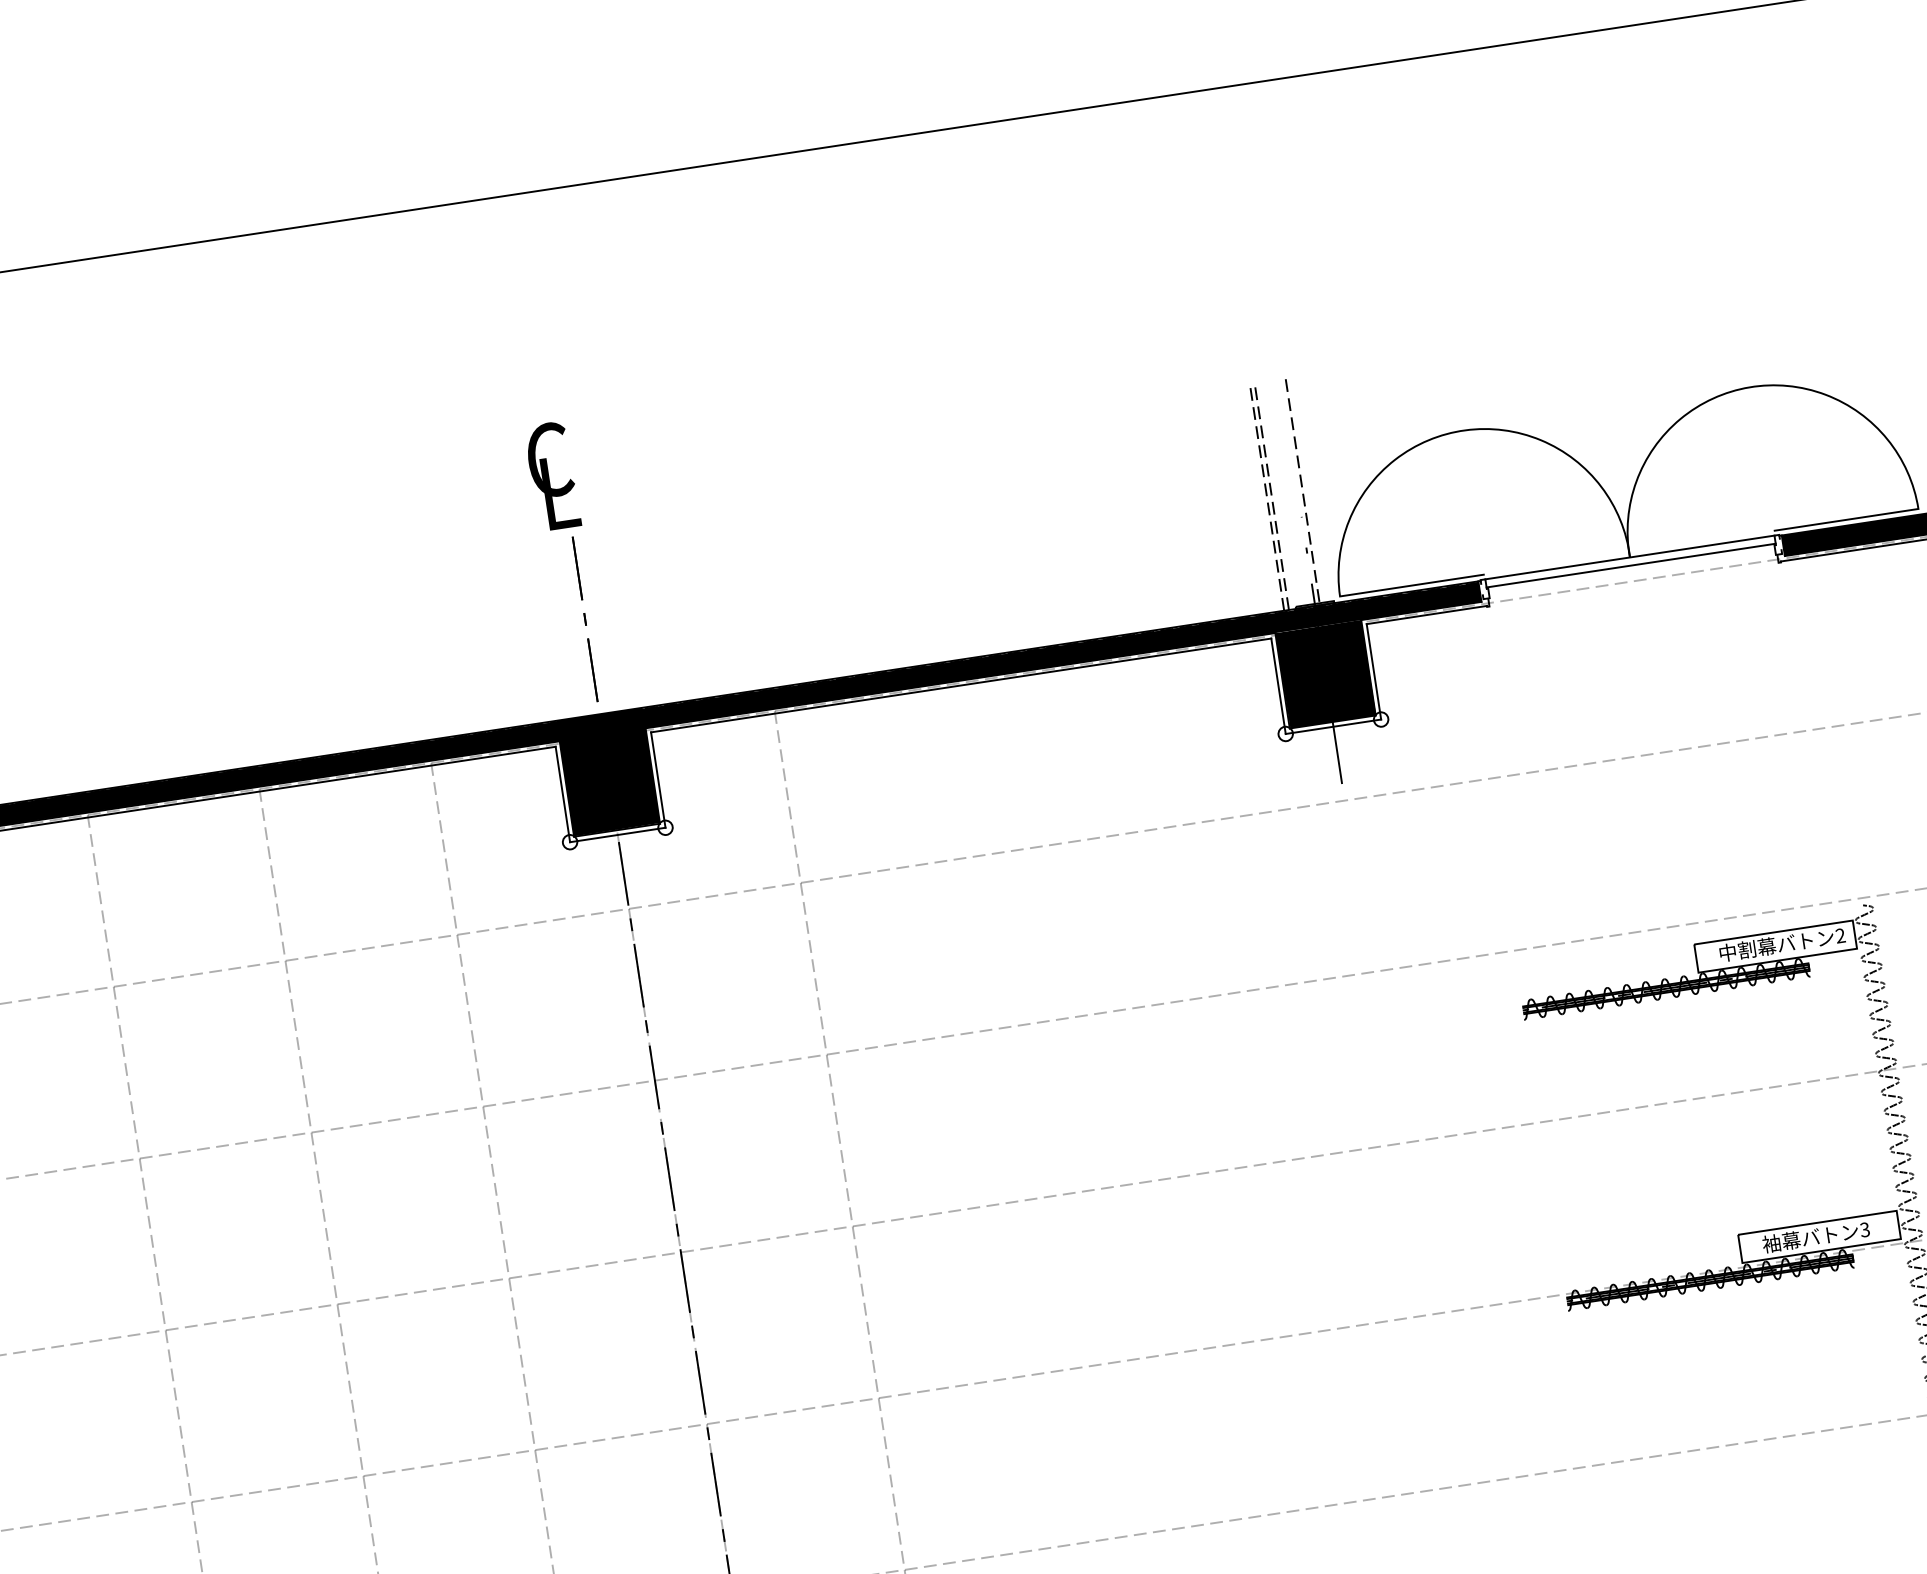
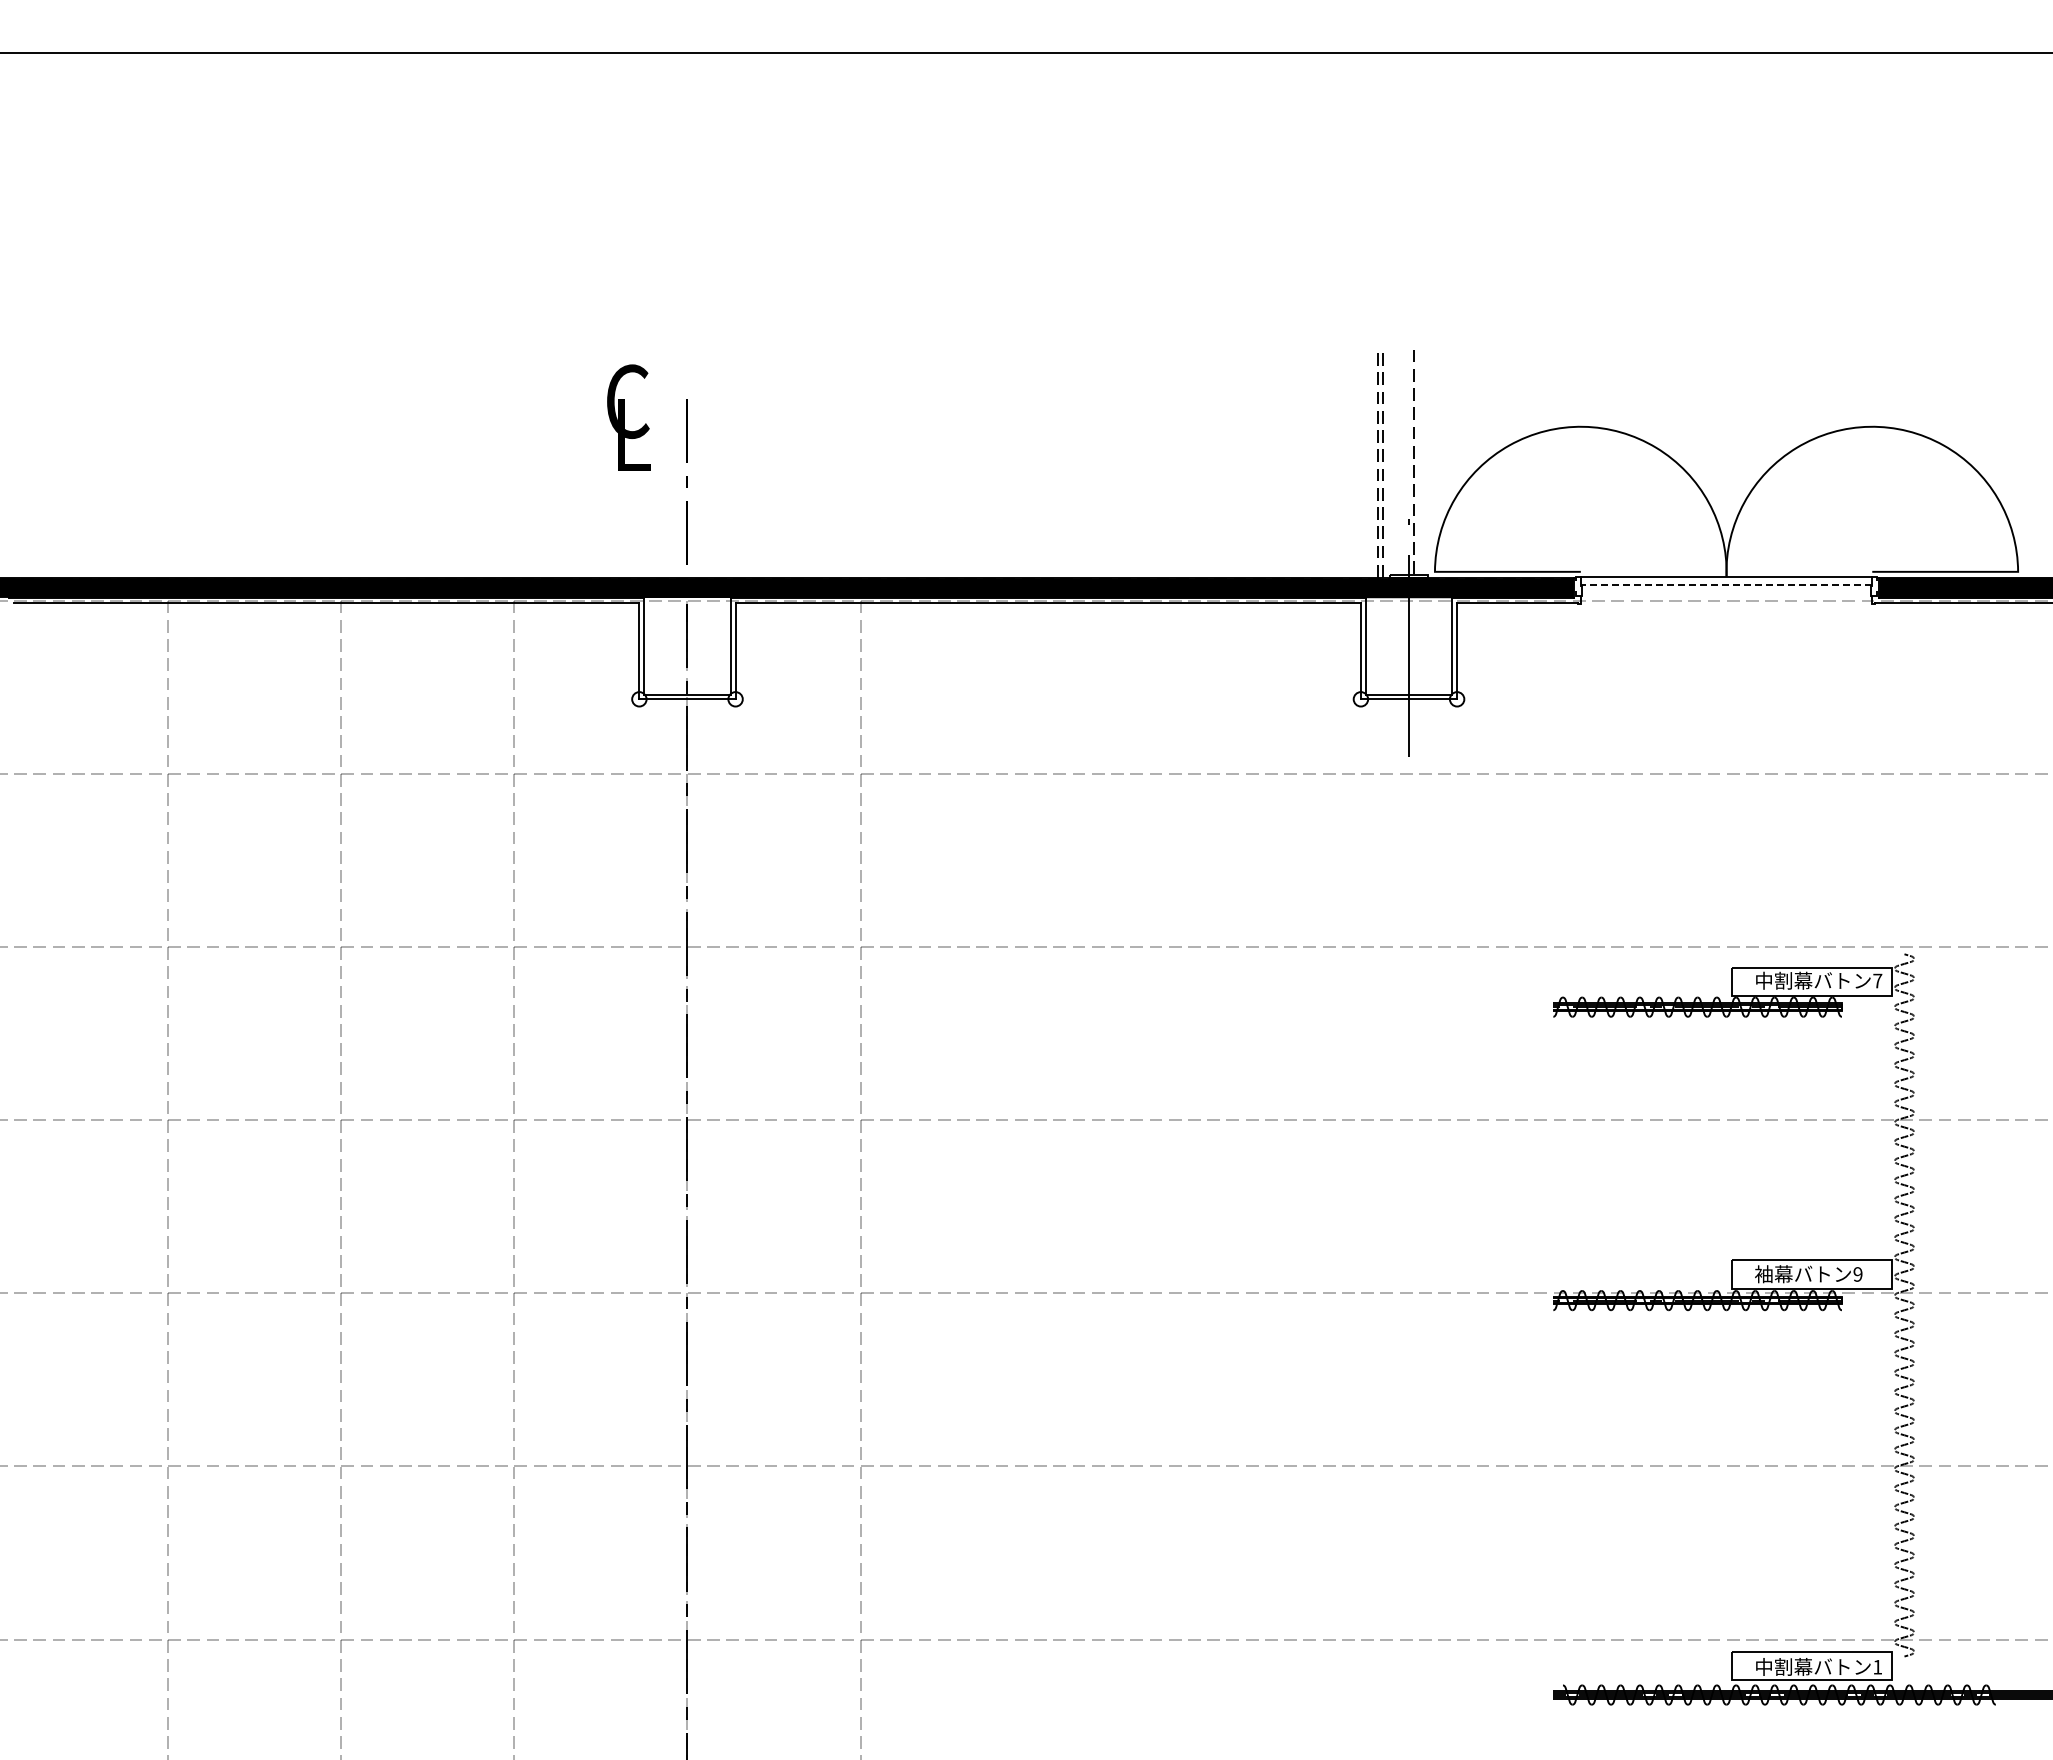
text: (552, 475) -> (628, 417), moved
line: (1631, 565) -> (1726, 584), solid -> dashed
fill: (1325, 674) -> (1408, 646), removed
fill: (608, 771) -> (687, 635), removed
text: (1840, 935) -> (1877, 980), 2 -> 7
text: (1864, 1229) -> (1857, 1274), 3 -> 9

